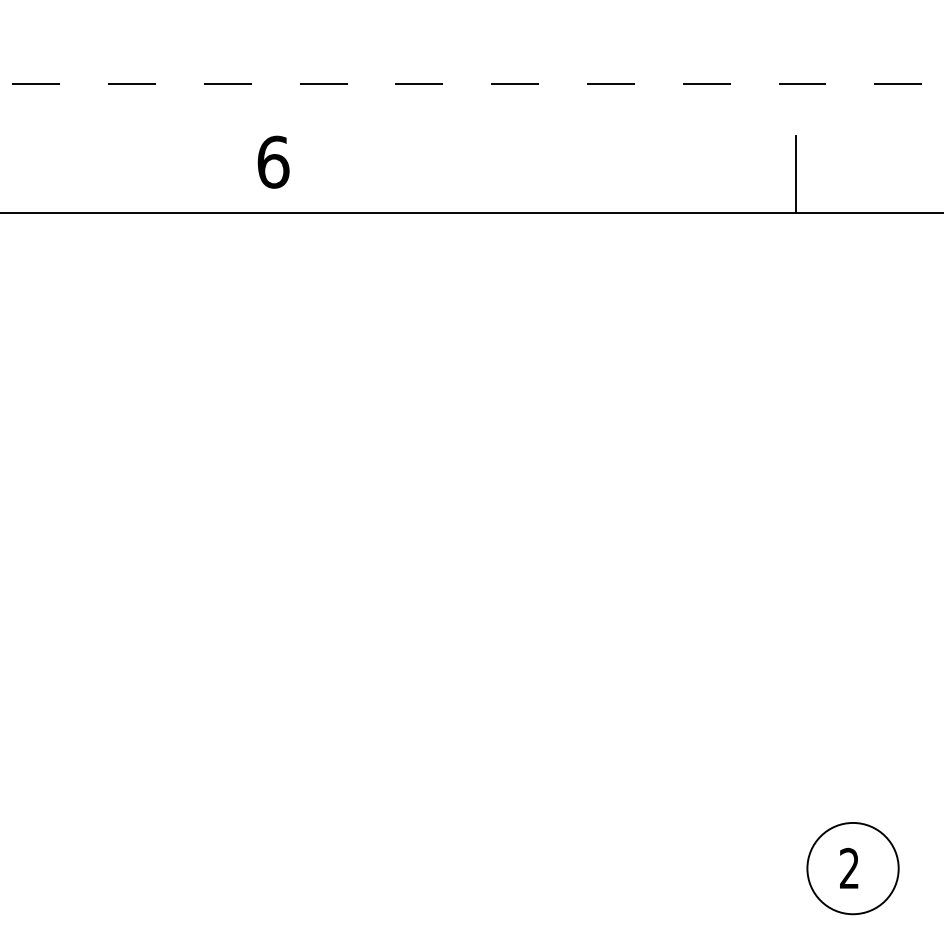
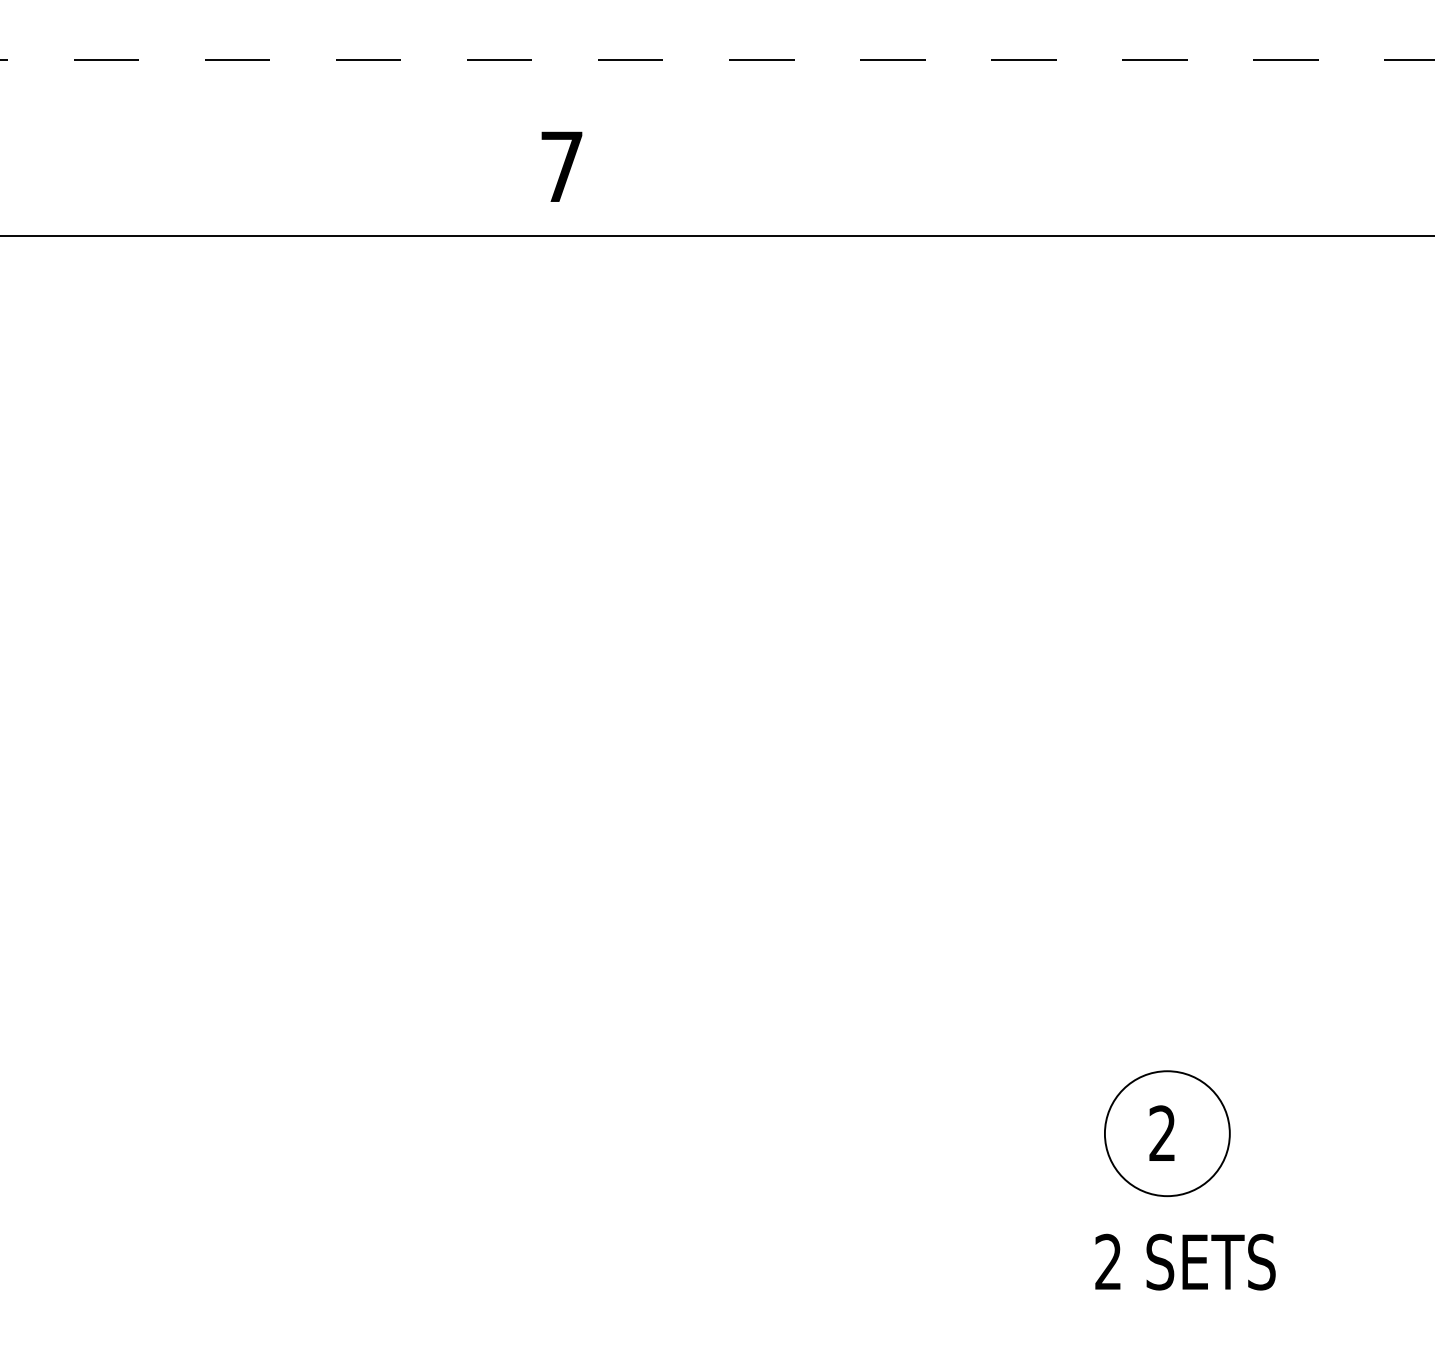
text: (273, 161) -> (562, 166), 6 -> 7
line: (796, 173) -> (1277, 182), removed
part: (853, 868) -> (1167, 1133), moved

